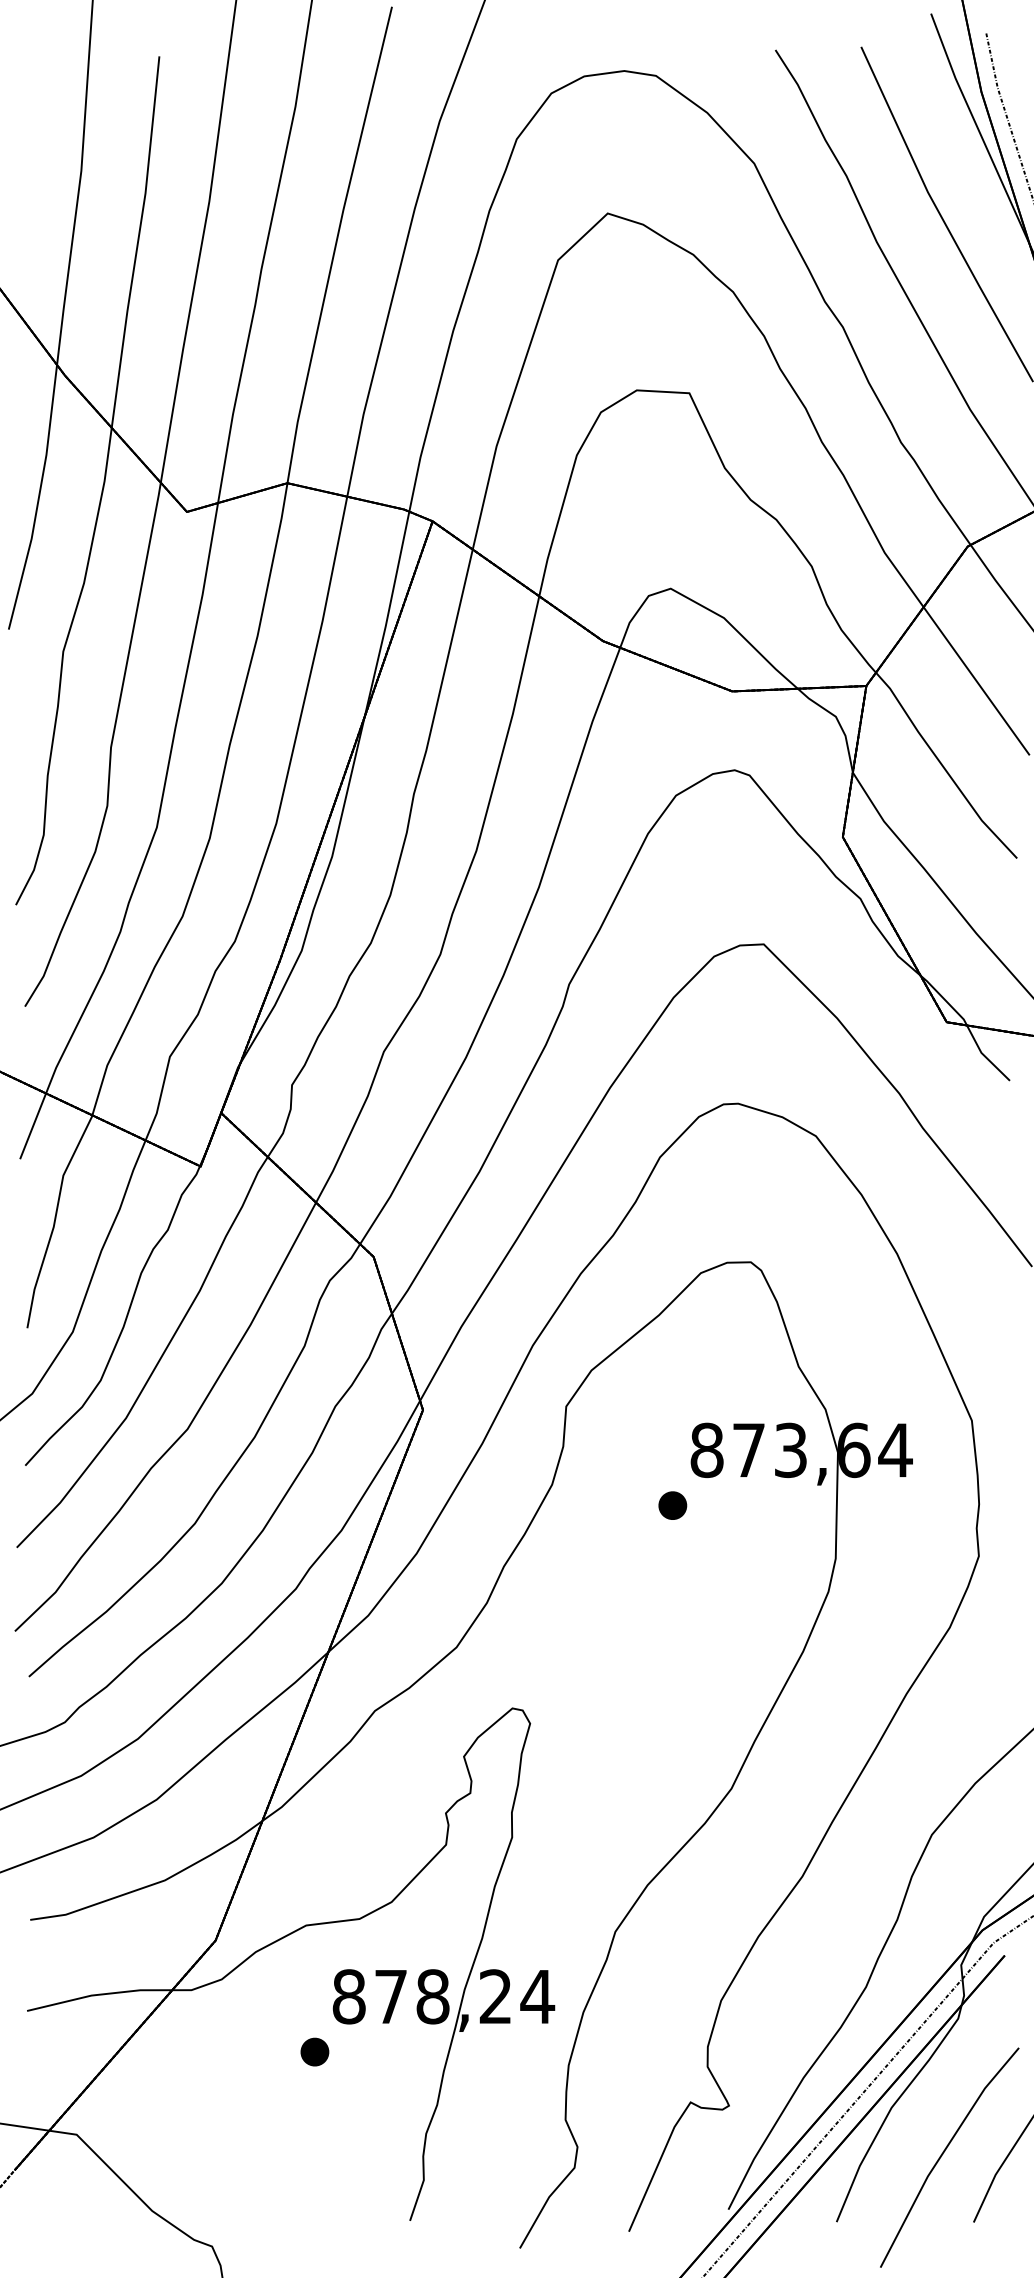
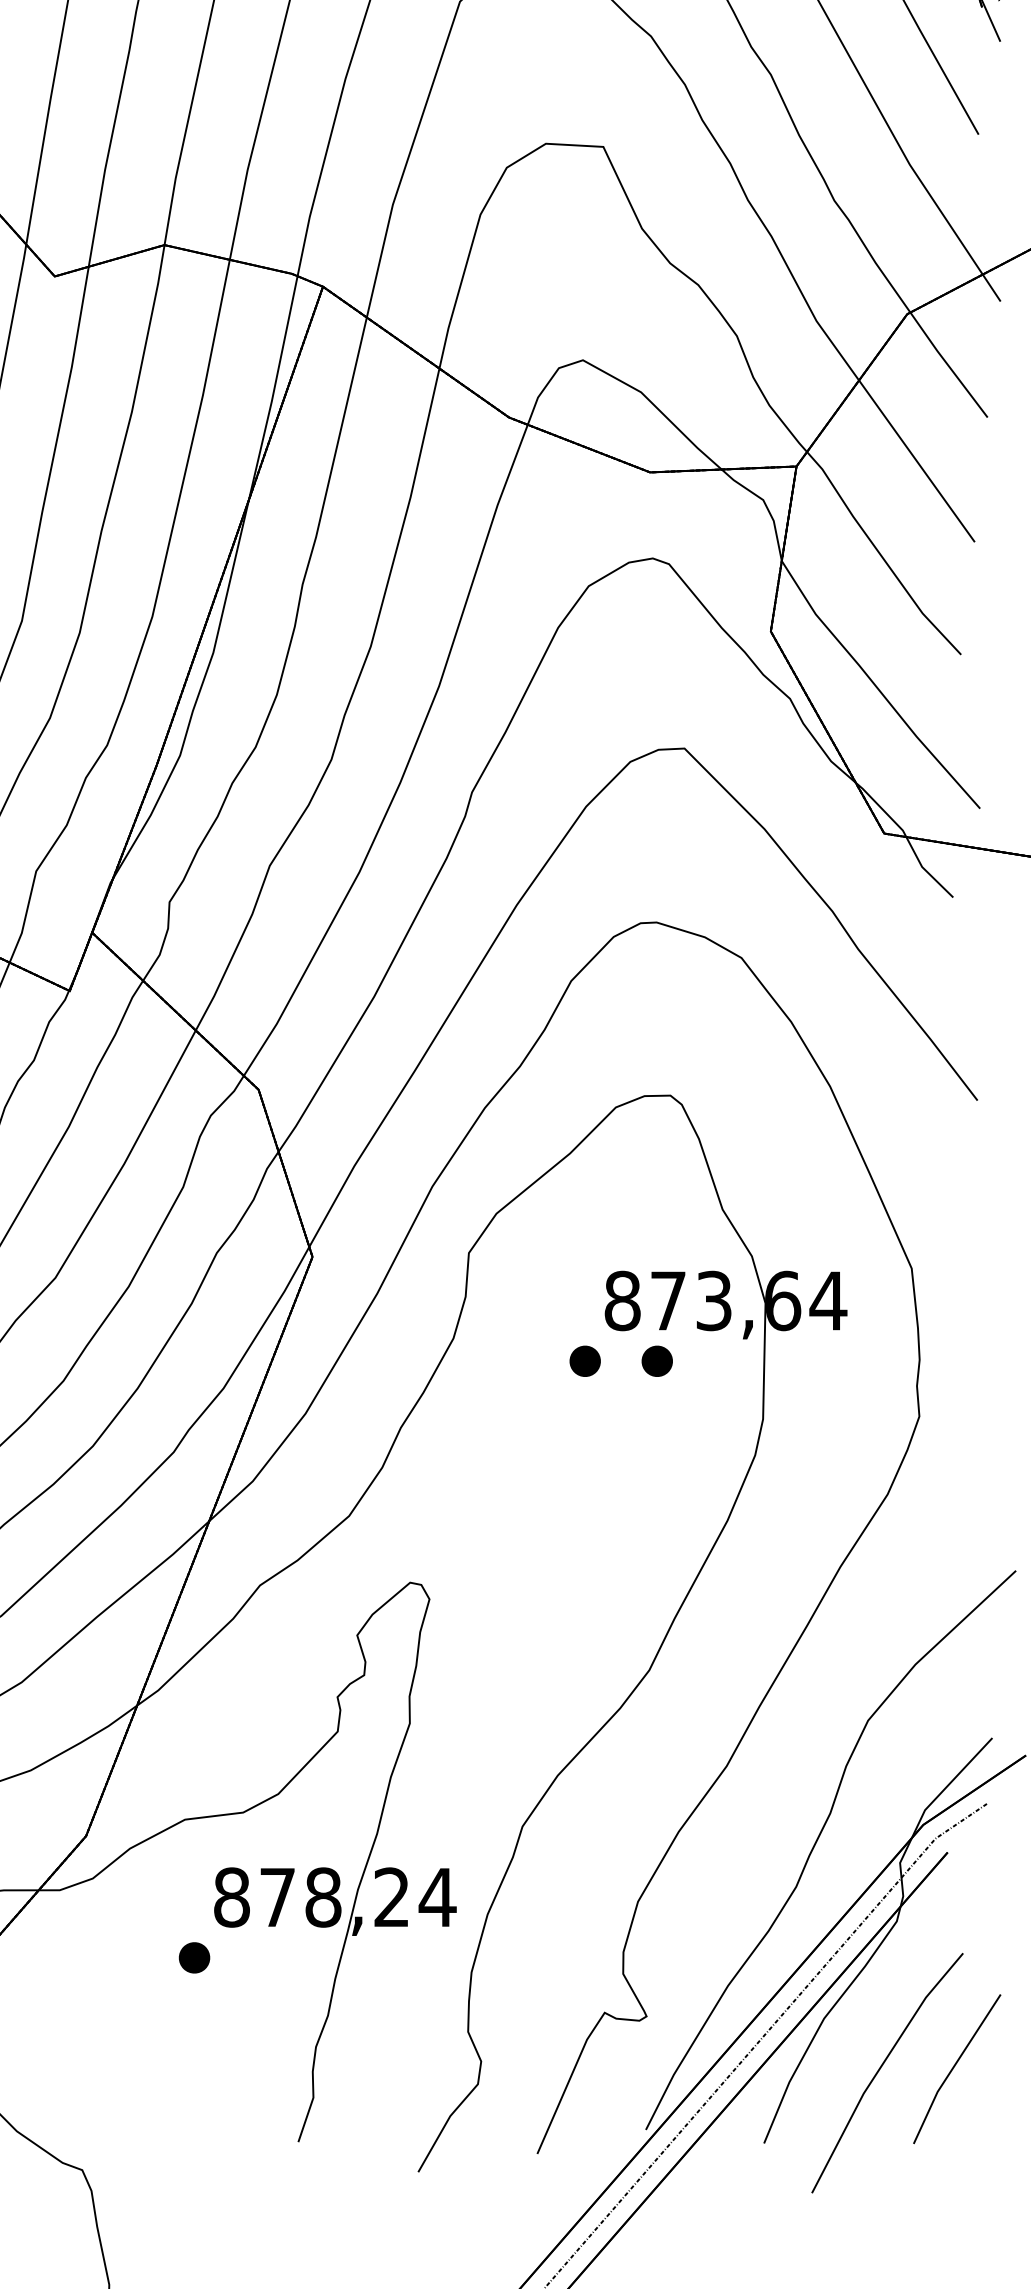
part: (738, 1505) -> (656, 1361), added

